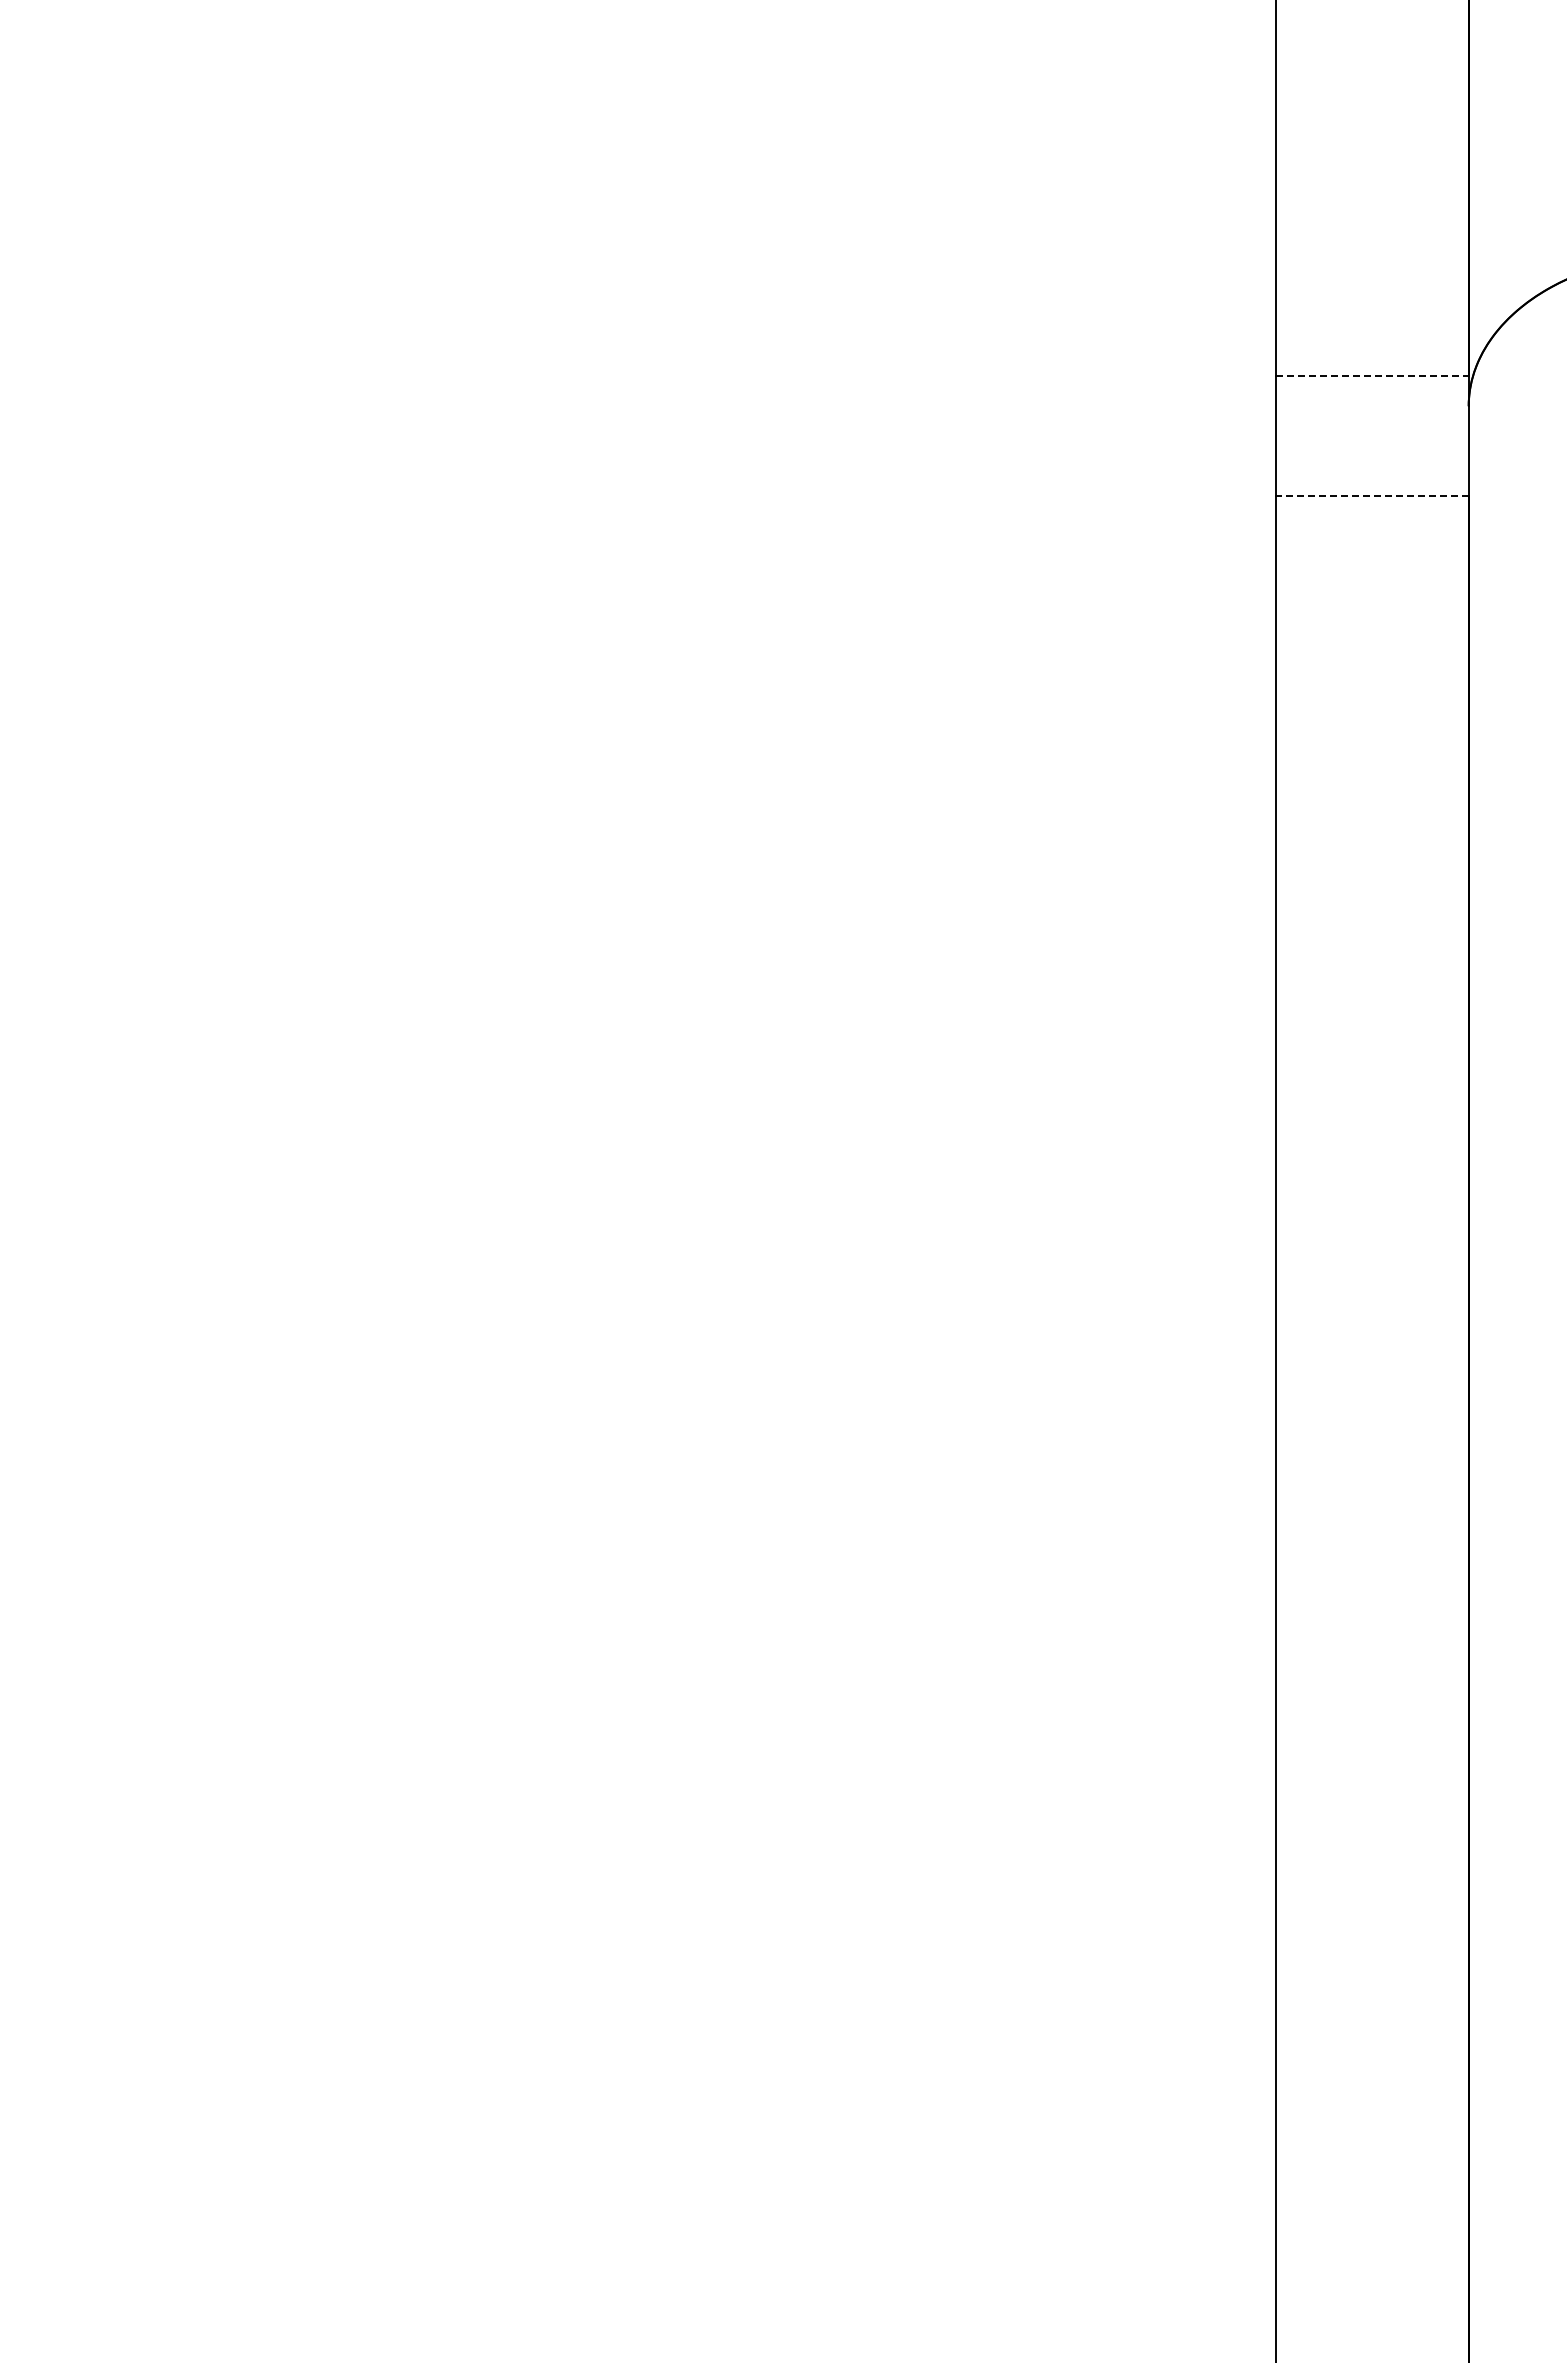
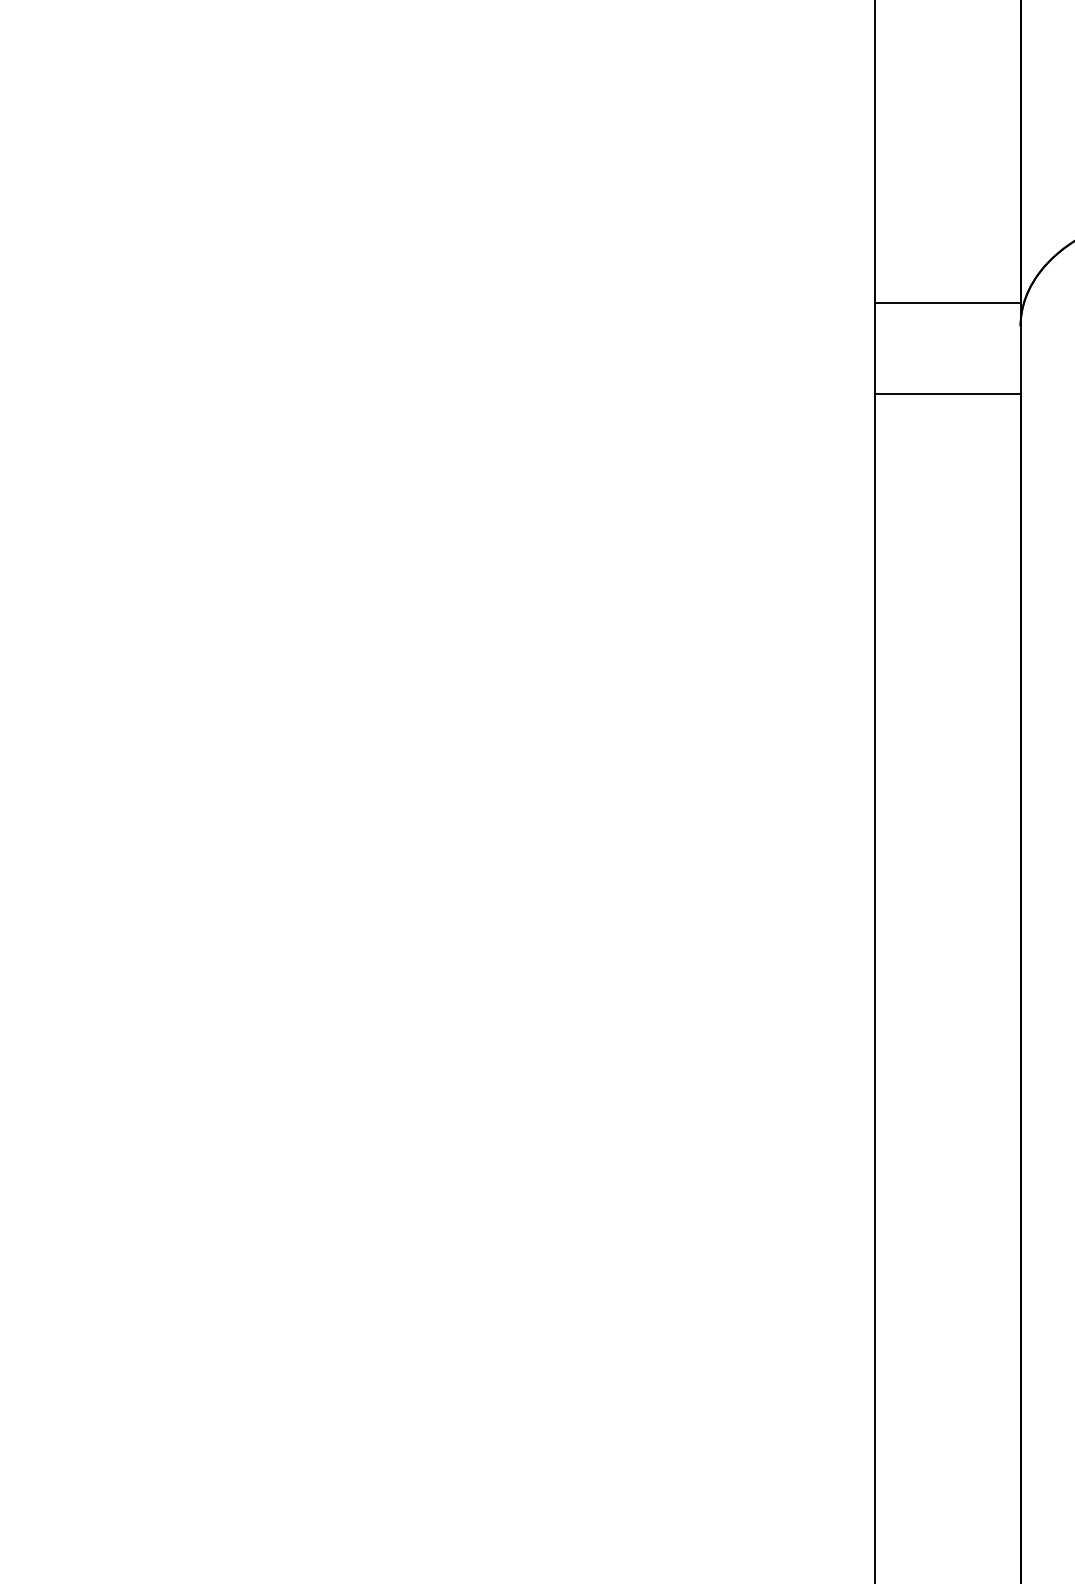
line: (1372, 375) -> (947, 303), dashed -> solid
line: (1371, 496) -> (946, 394), dashed -> solid

